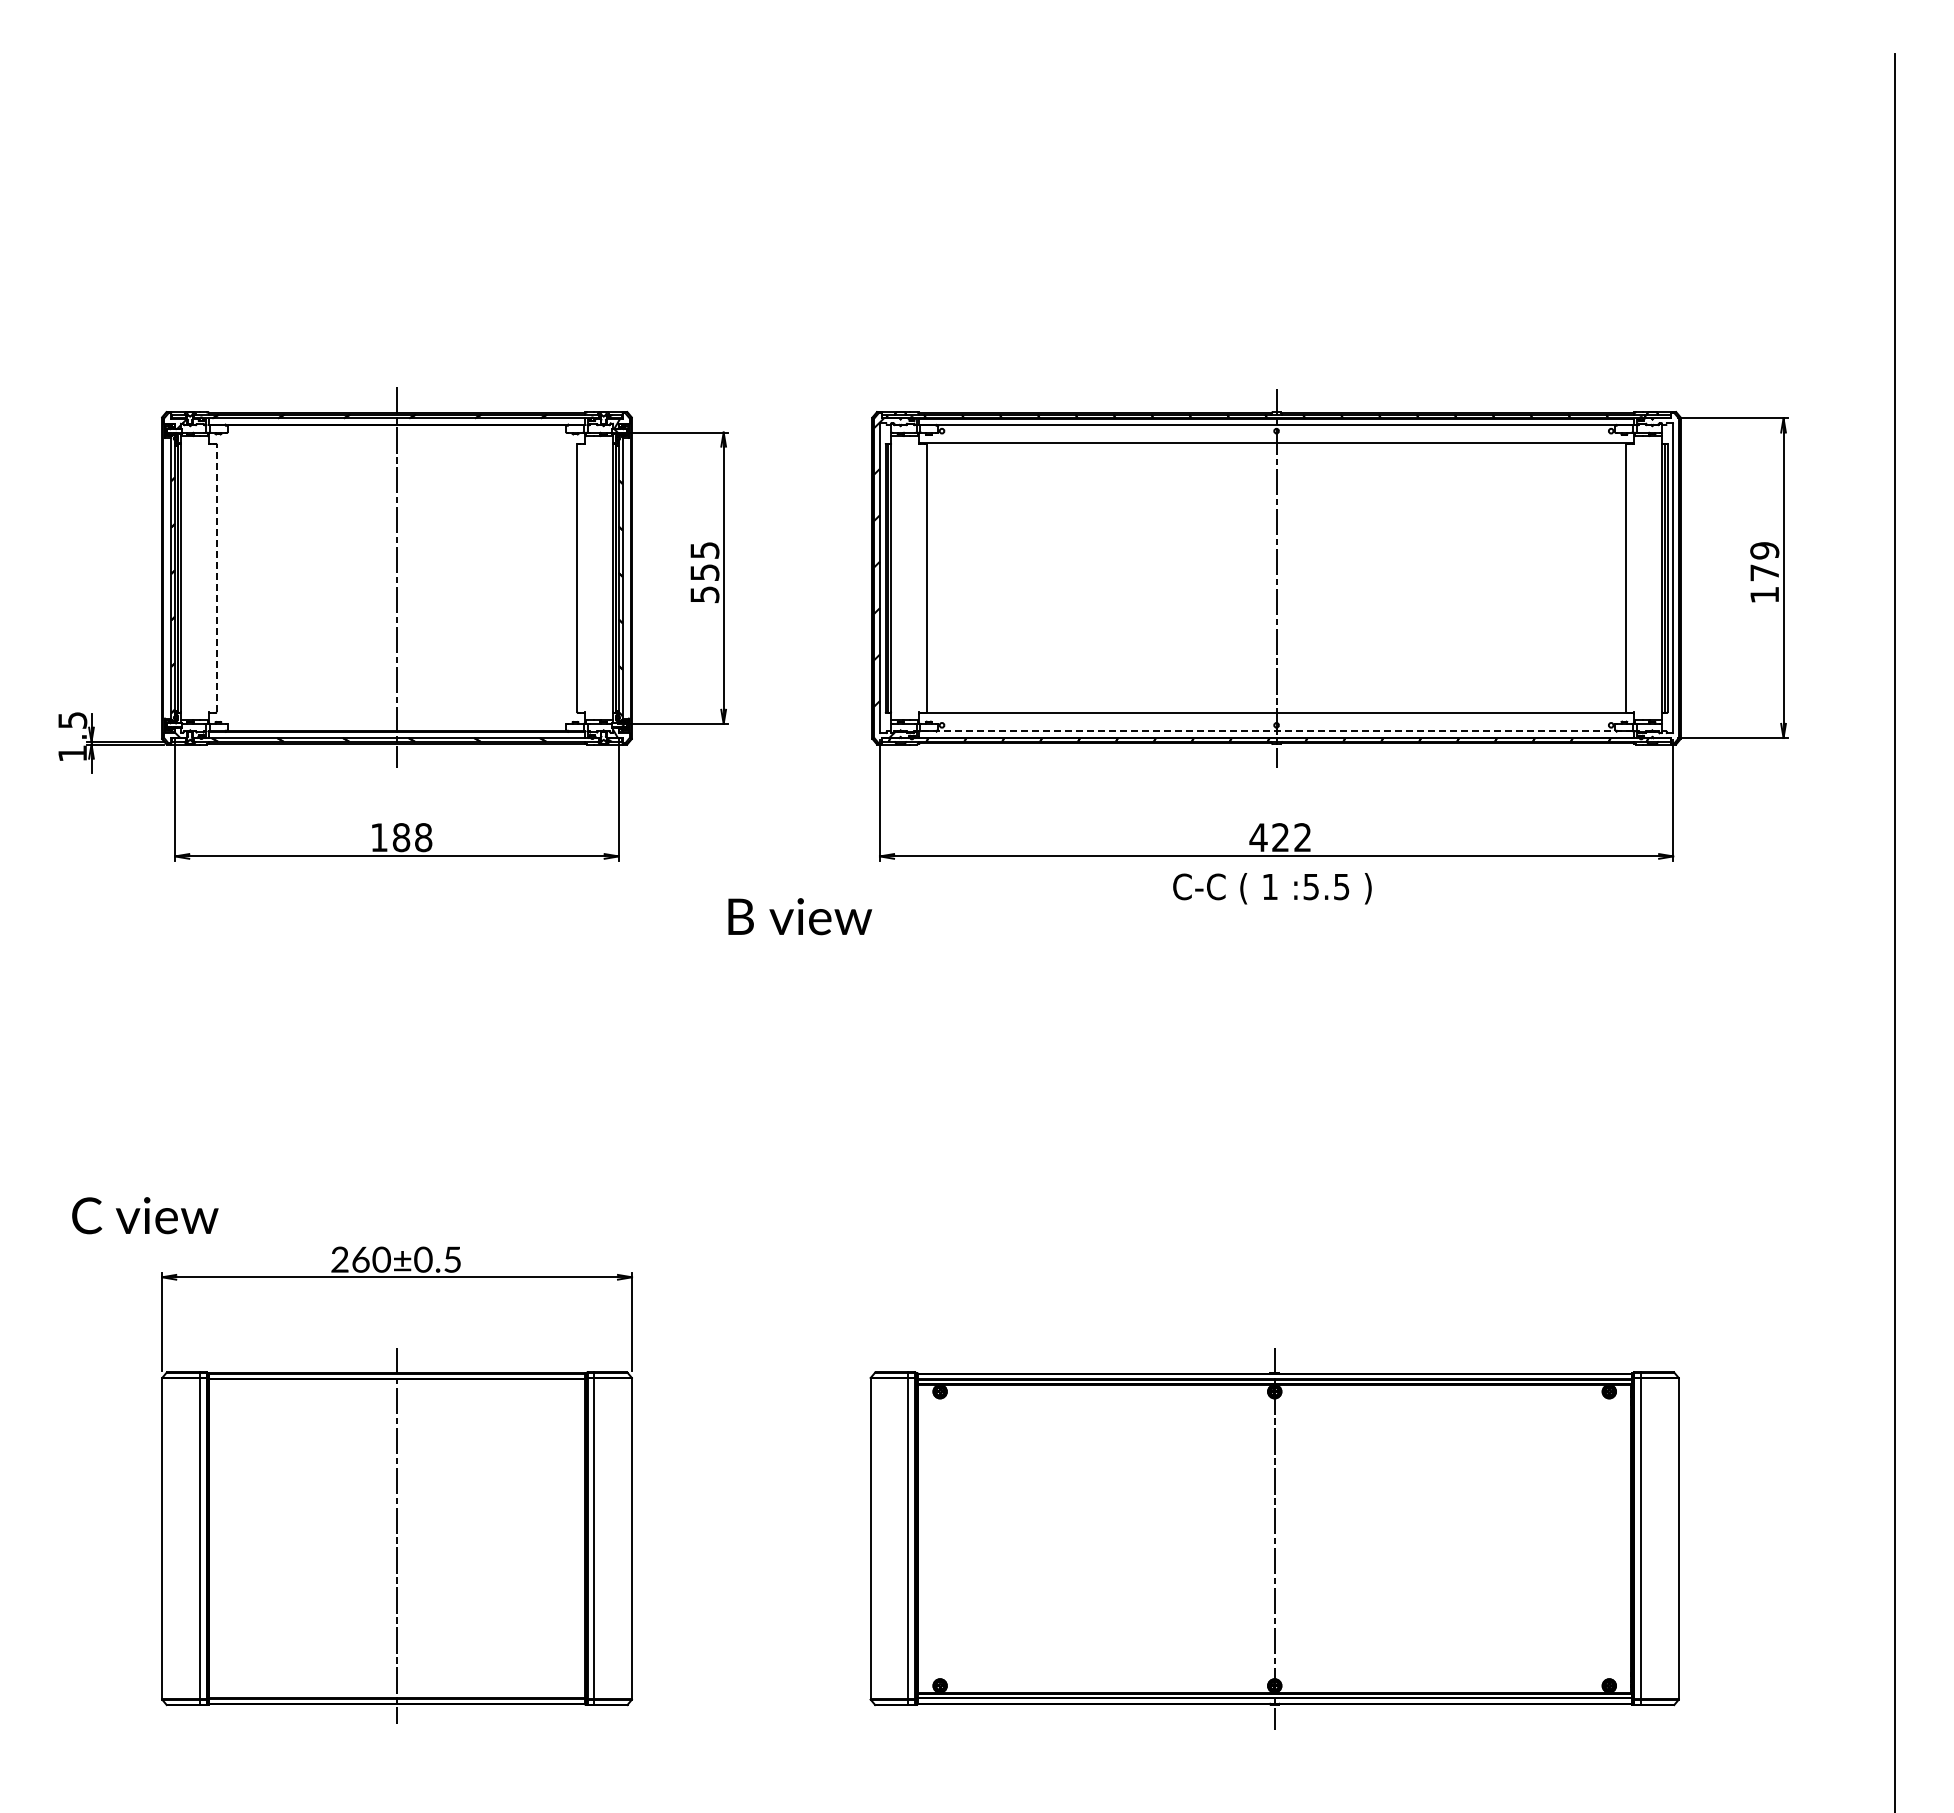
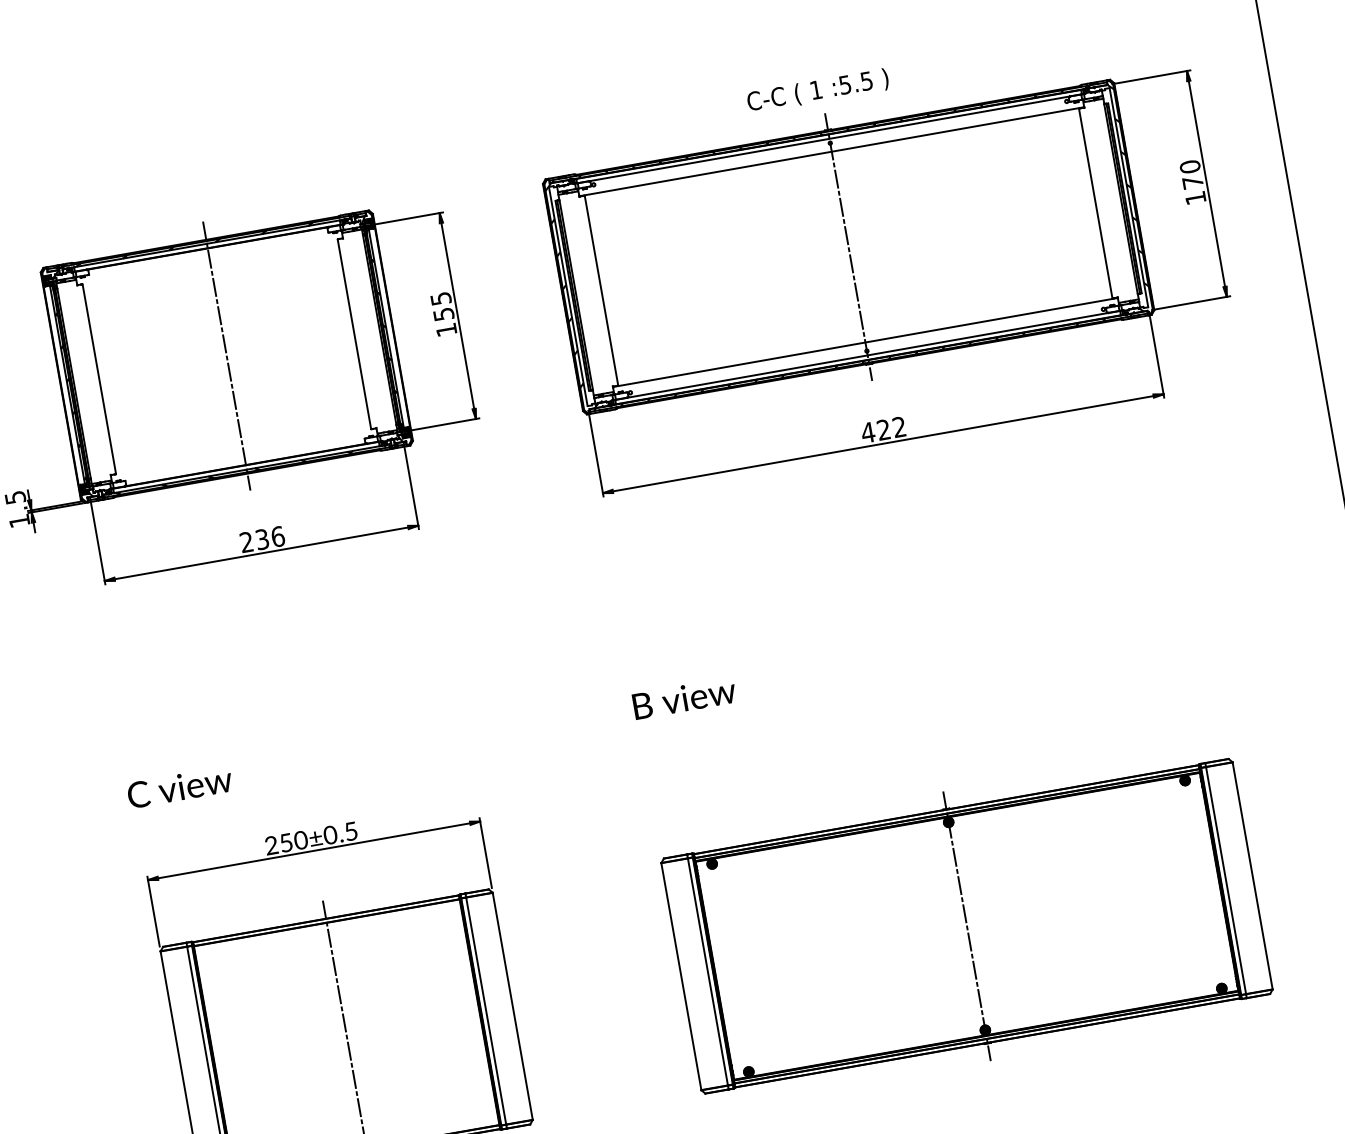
text: (1764, 550) -> (1190, 166), 179 -> 170
line: (216, 578) -> (99, 379), dashed -> solid
hatch: (1669, 578) -> (1126, 198), added
text: (704, 594) -> (446, 329), 555 -> 155
line: (1276, 731) -> (867, 355), dashed -> solid
text: (401, 837) -> (262, 539), 188 -> 236
text: (1272, 888) -> (818, 90), moved
text: (800, 916) -> (684, 698), moved
text: (145, 1215) -> (180, 787), moved
text: (360, 1259) -> (286, 842), 260±0.5 -> 250±0.5

